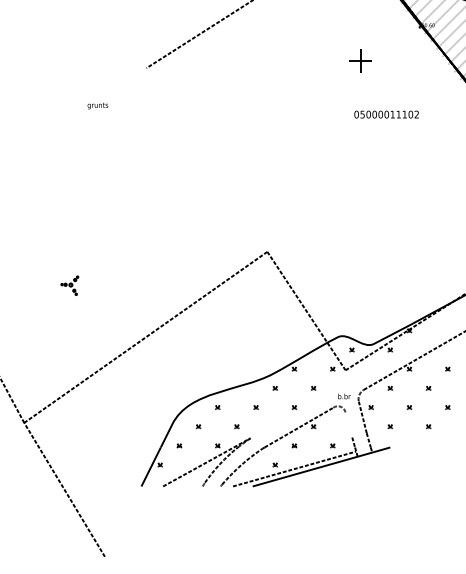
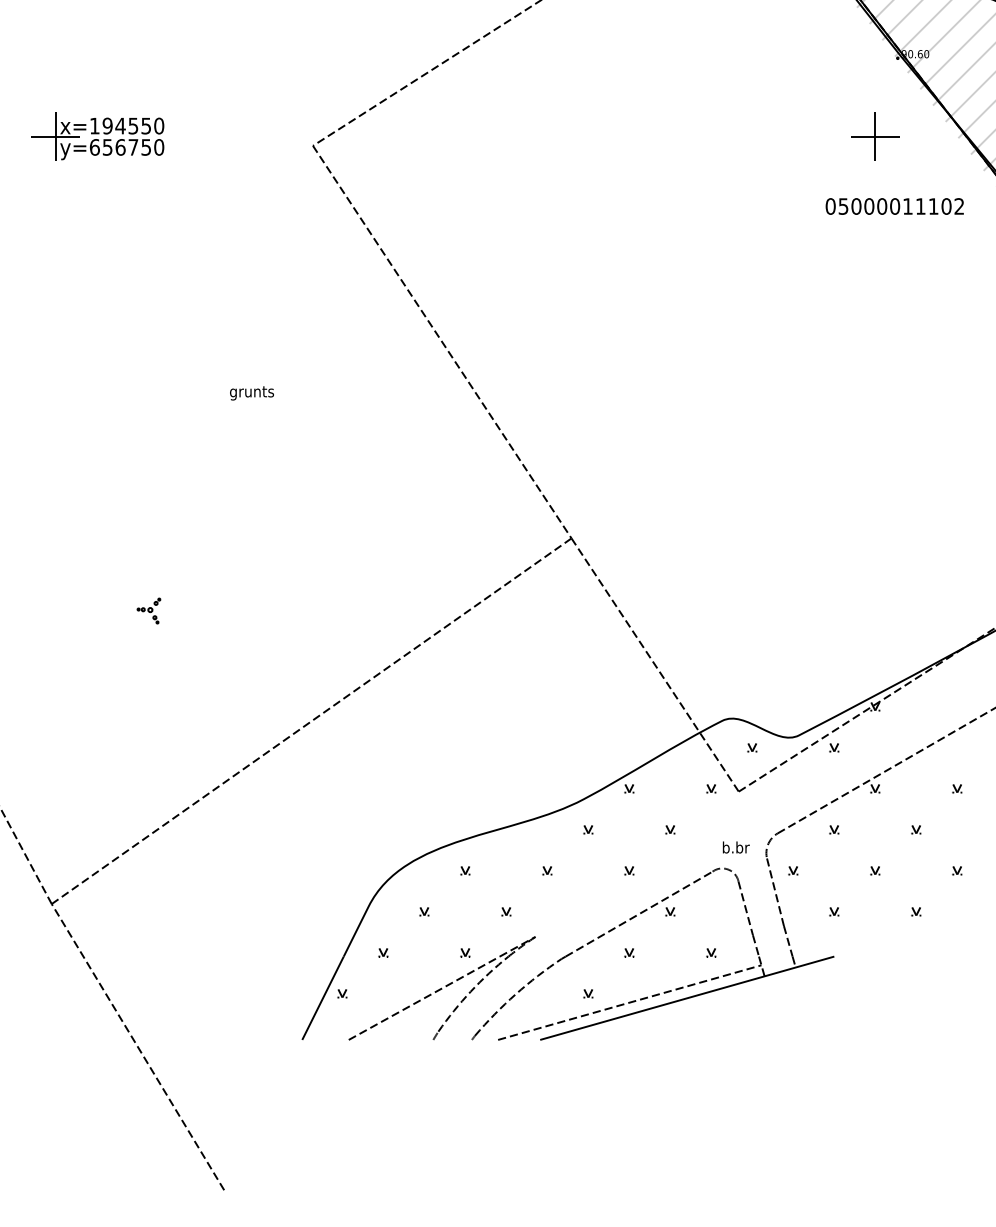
part: (360, 60) -> (875, 135), moved
part: (45, 63) -> (97, 135), added
text: (97, 105) -> (251, 392), moved
text: (386, 114) -> (894, 206), moved
line: (206, 159) -> (441, 340), added
part: (69, 285) -> (148, 610), size x0.62
line: (348, 424) -> (744, 907), added

